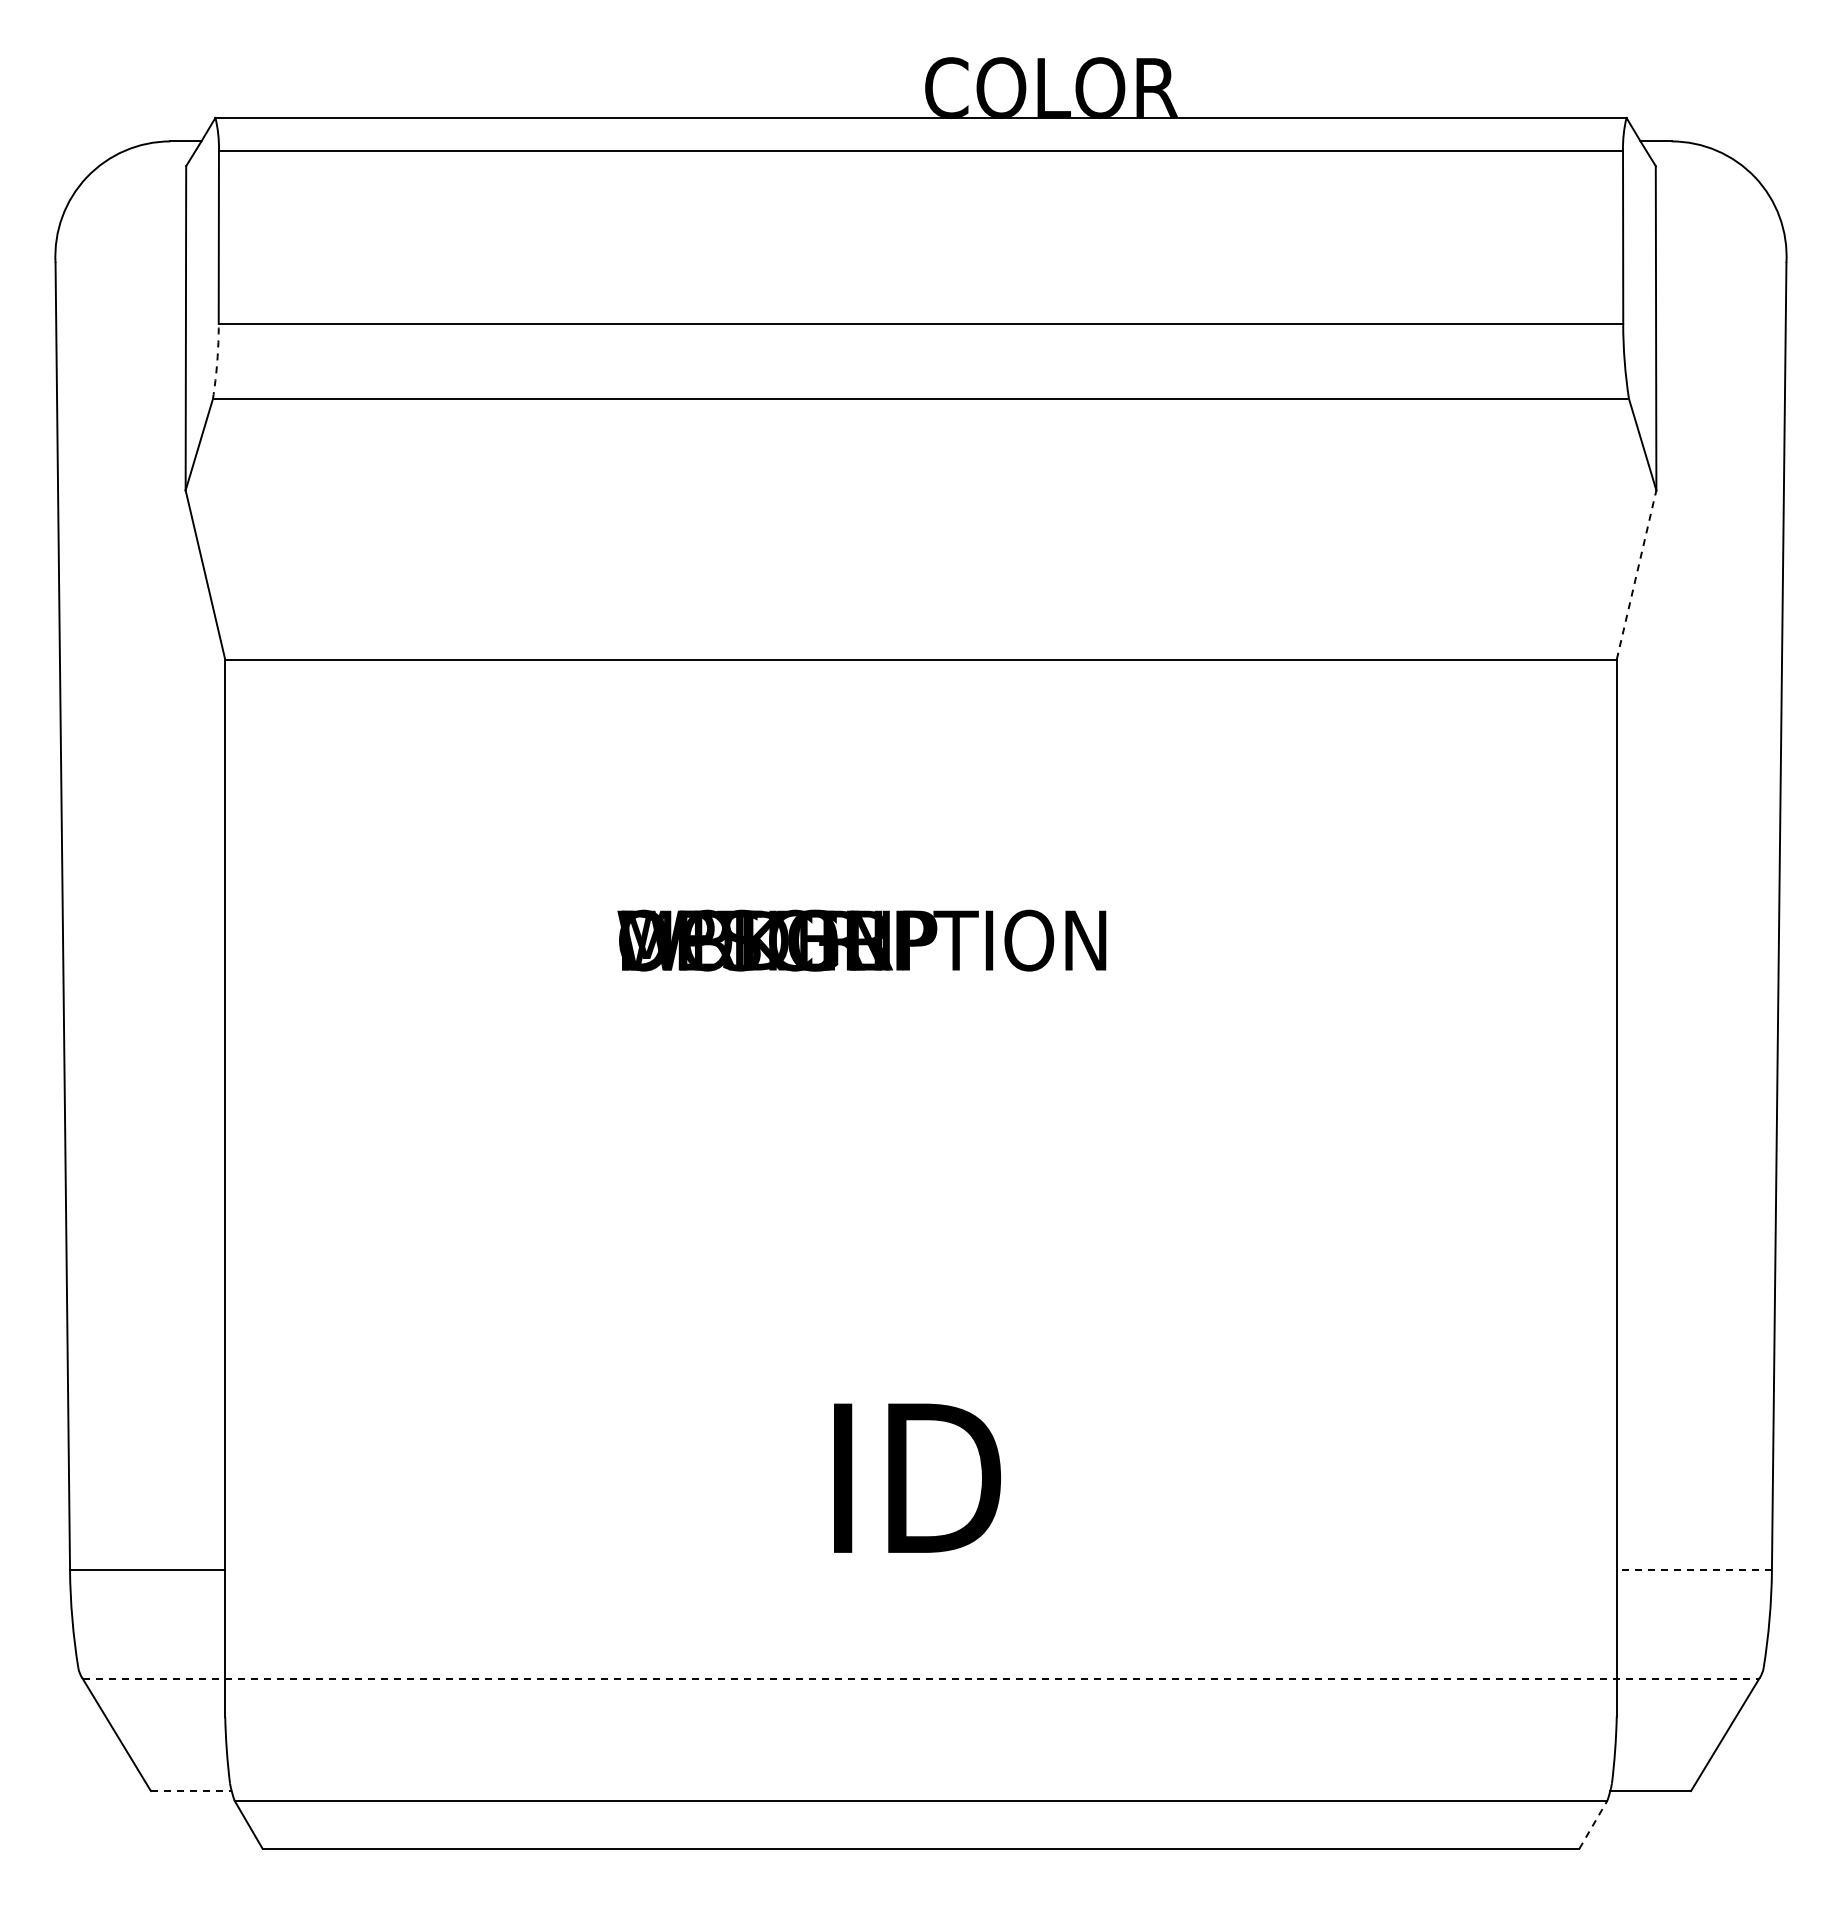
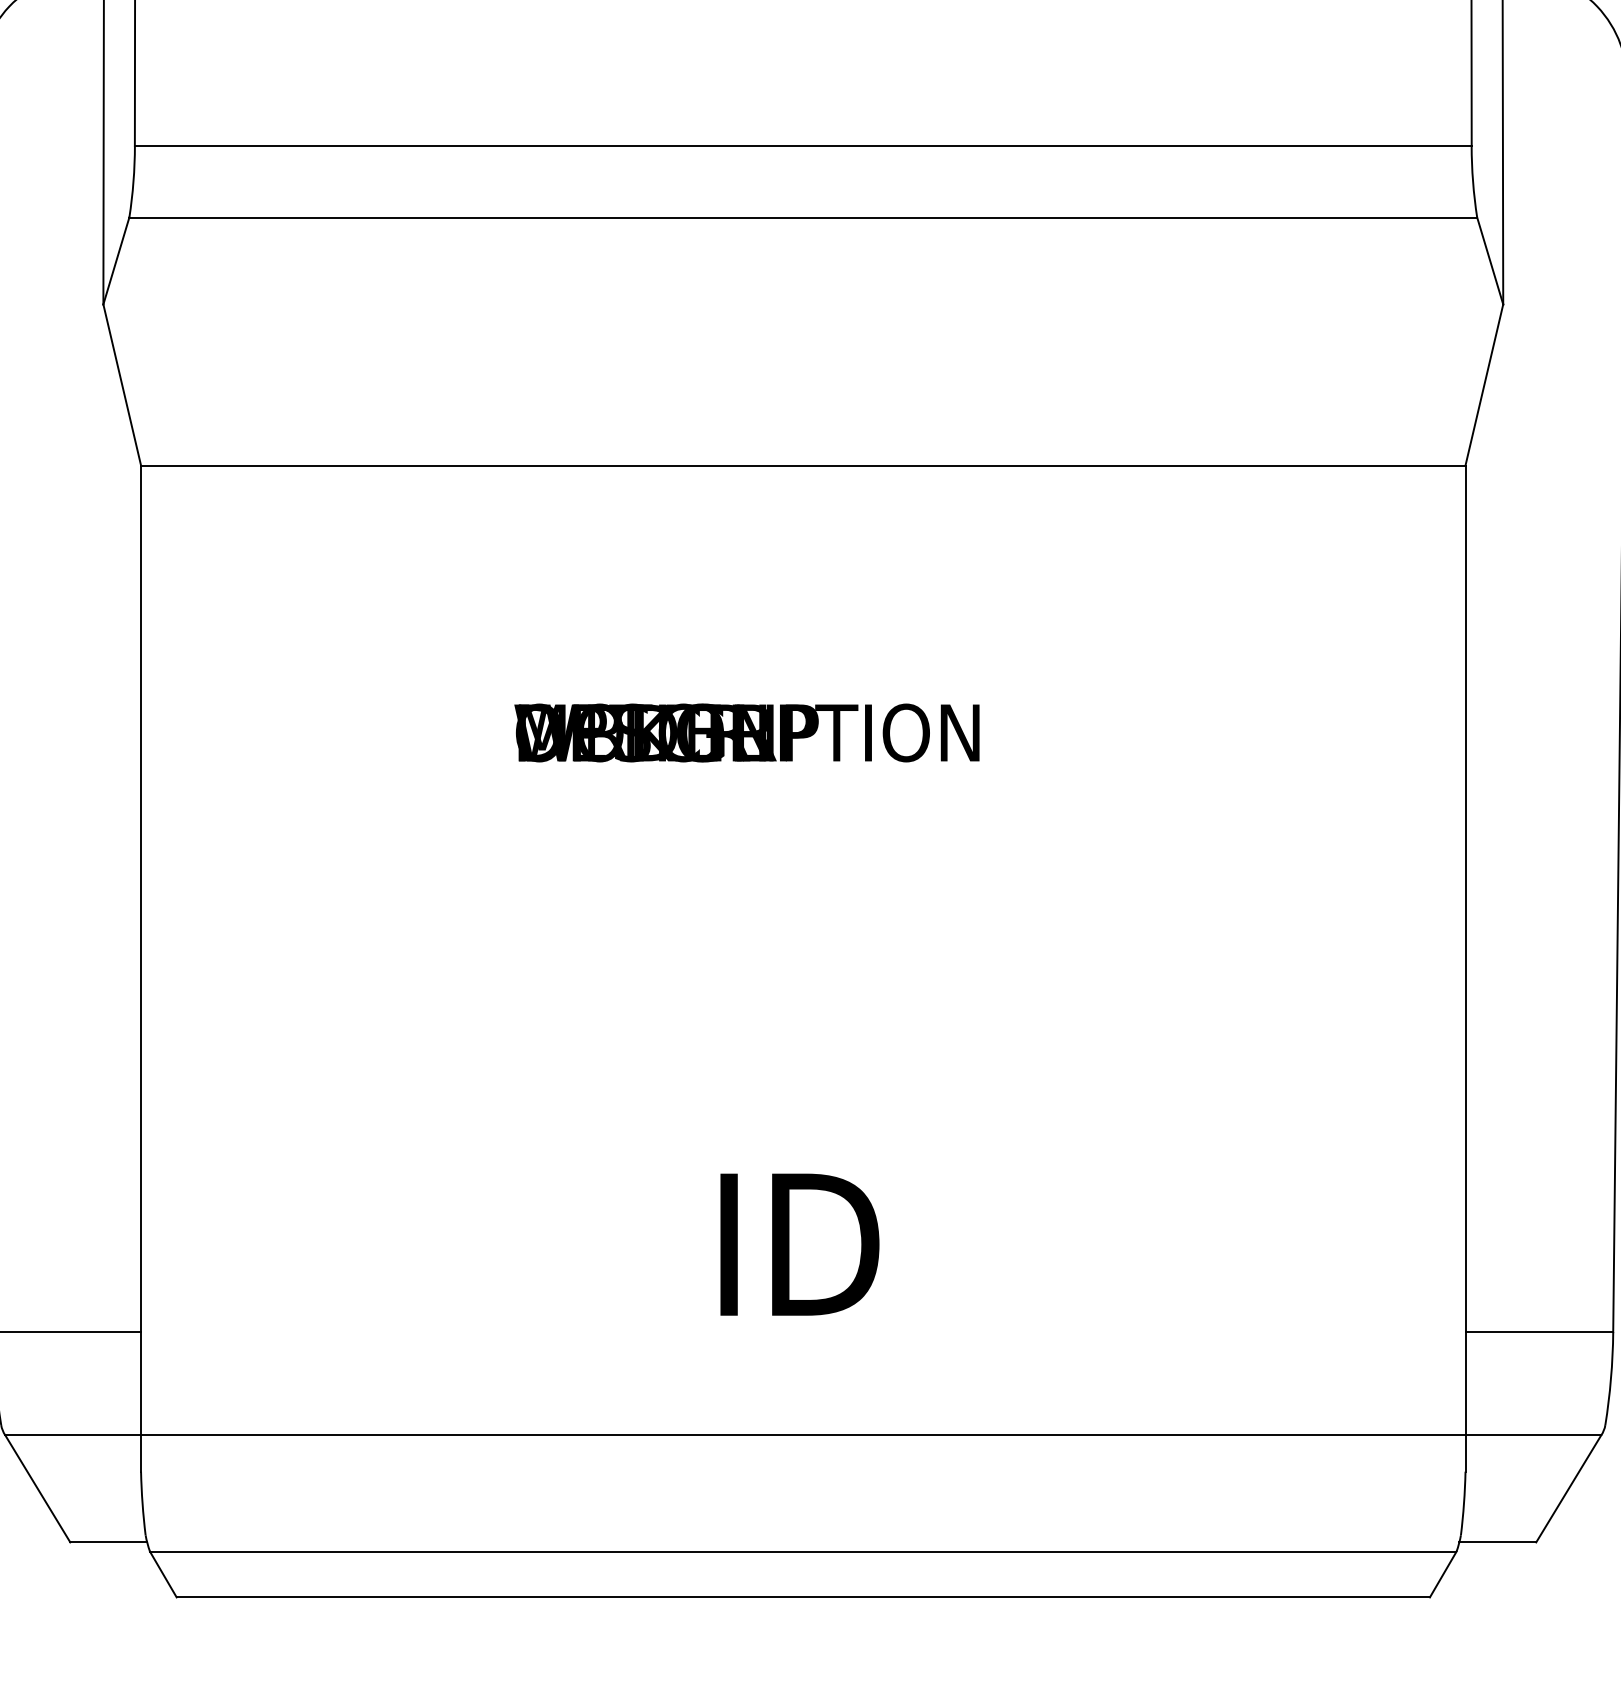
arc: (217, 361) -> (133, 181), dashed -> solid
line: (1636, 575) -> (1484, 385), dashed -> solid
line: (1694, 1570) -> (1539, 1332), dashed -> solid
line: (921, 1678) -> (803, 1435), dashed -> solid
line: (191, 1791) -> (108, 1542), dashed -> solid
line: (1593, 1824) -> (1443, 1574), dashed -> solid

